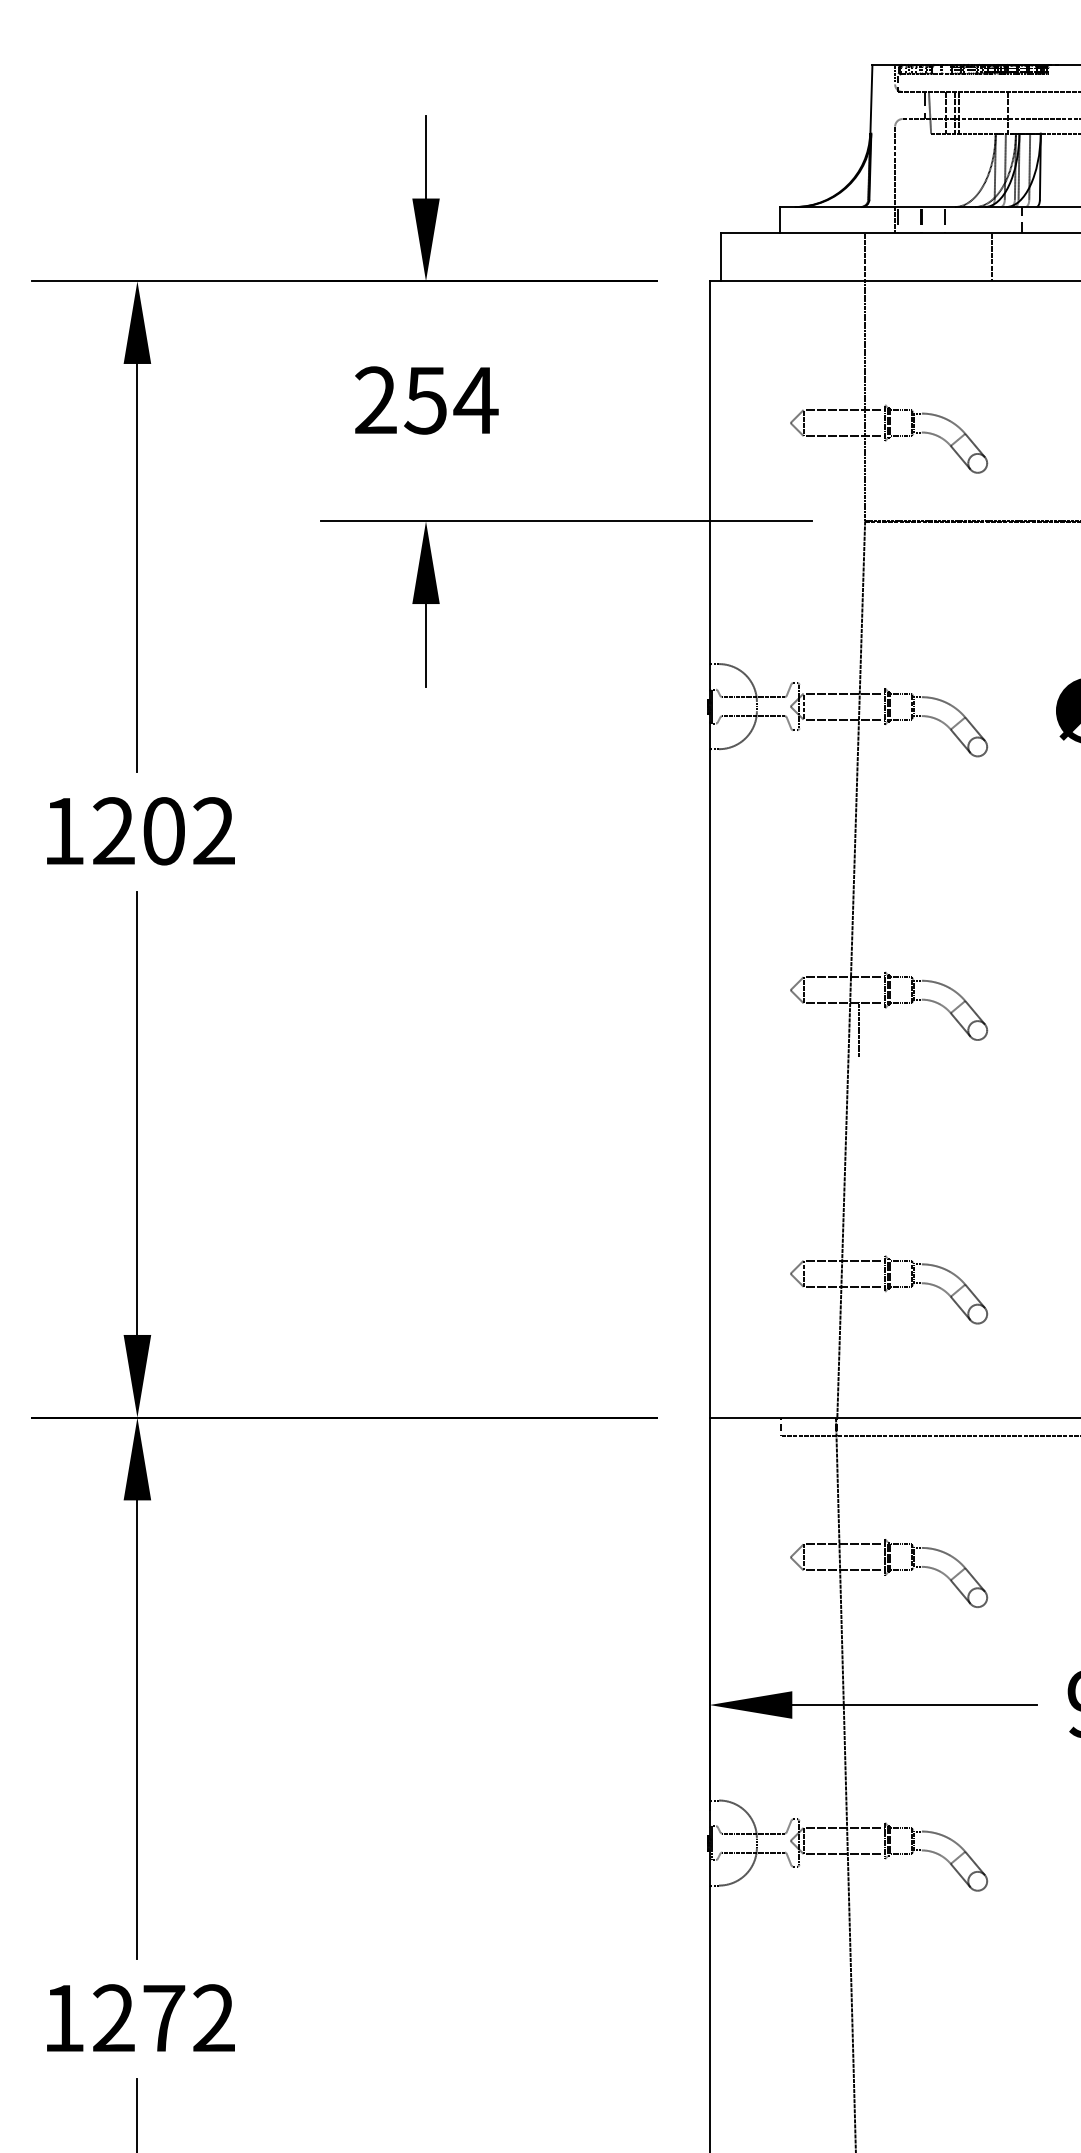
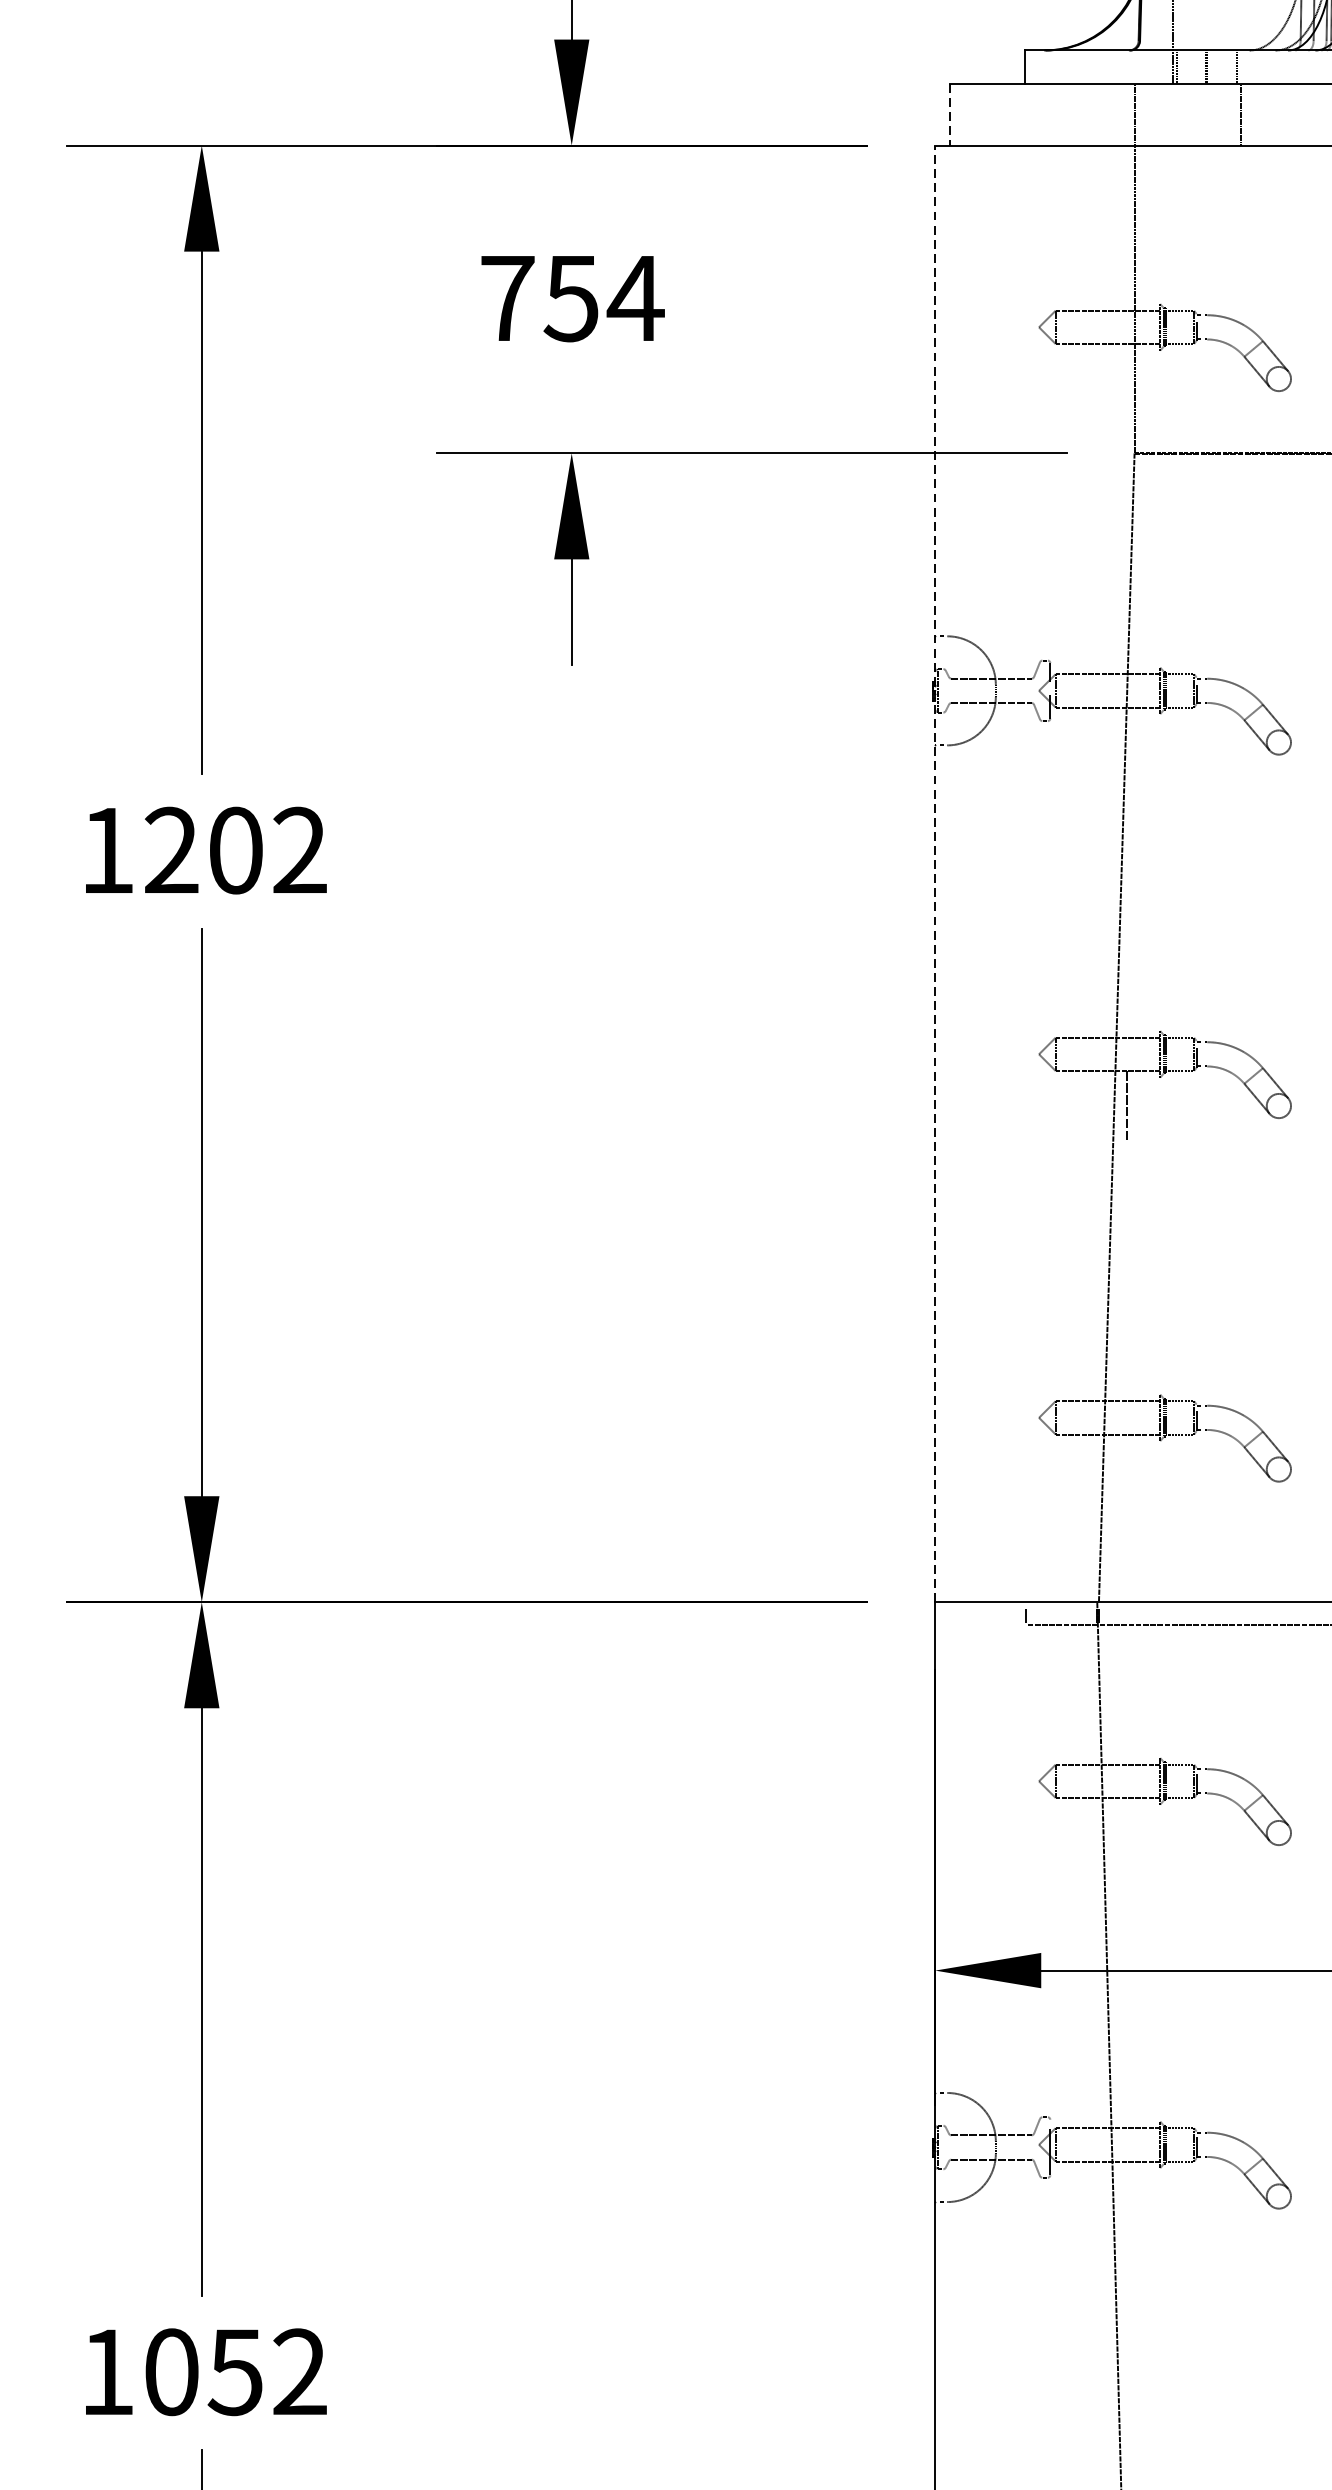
line: (720, 257) -> (949, 115), solid -> dashed
line: (991, 257) -> (1240, 115), moved
text: (376, 399) -> (508, 297), 254 -> 754
line: (709, 848) -> (935, 872), solid -> dashed
text: (139, 2018) -> (204, 2372), 1272 -> 1052

